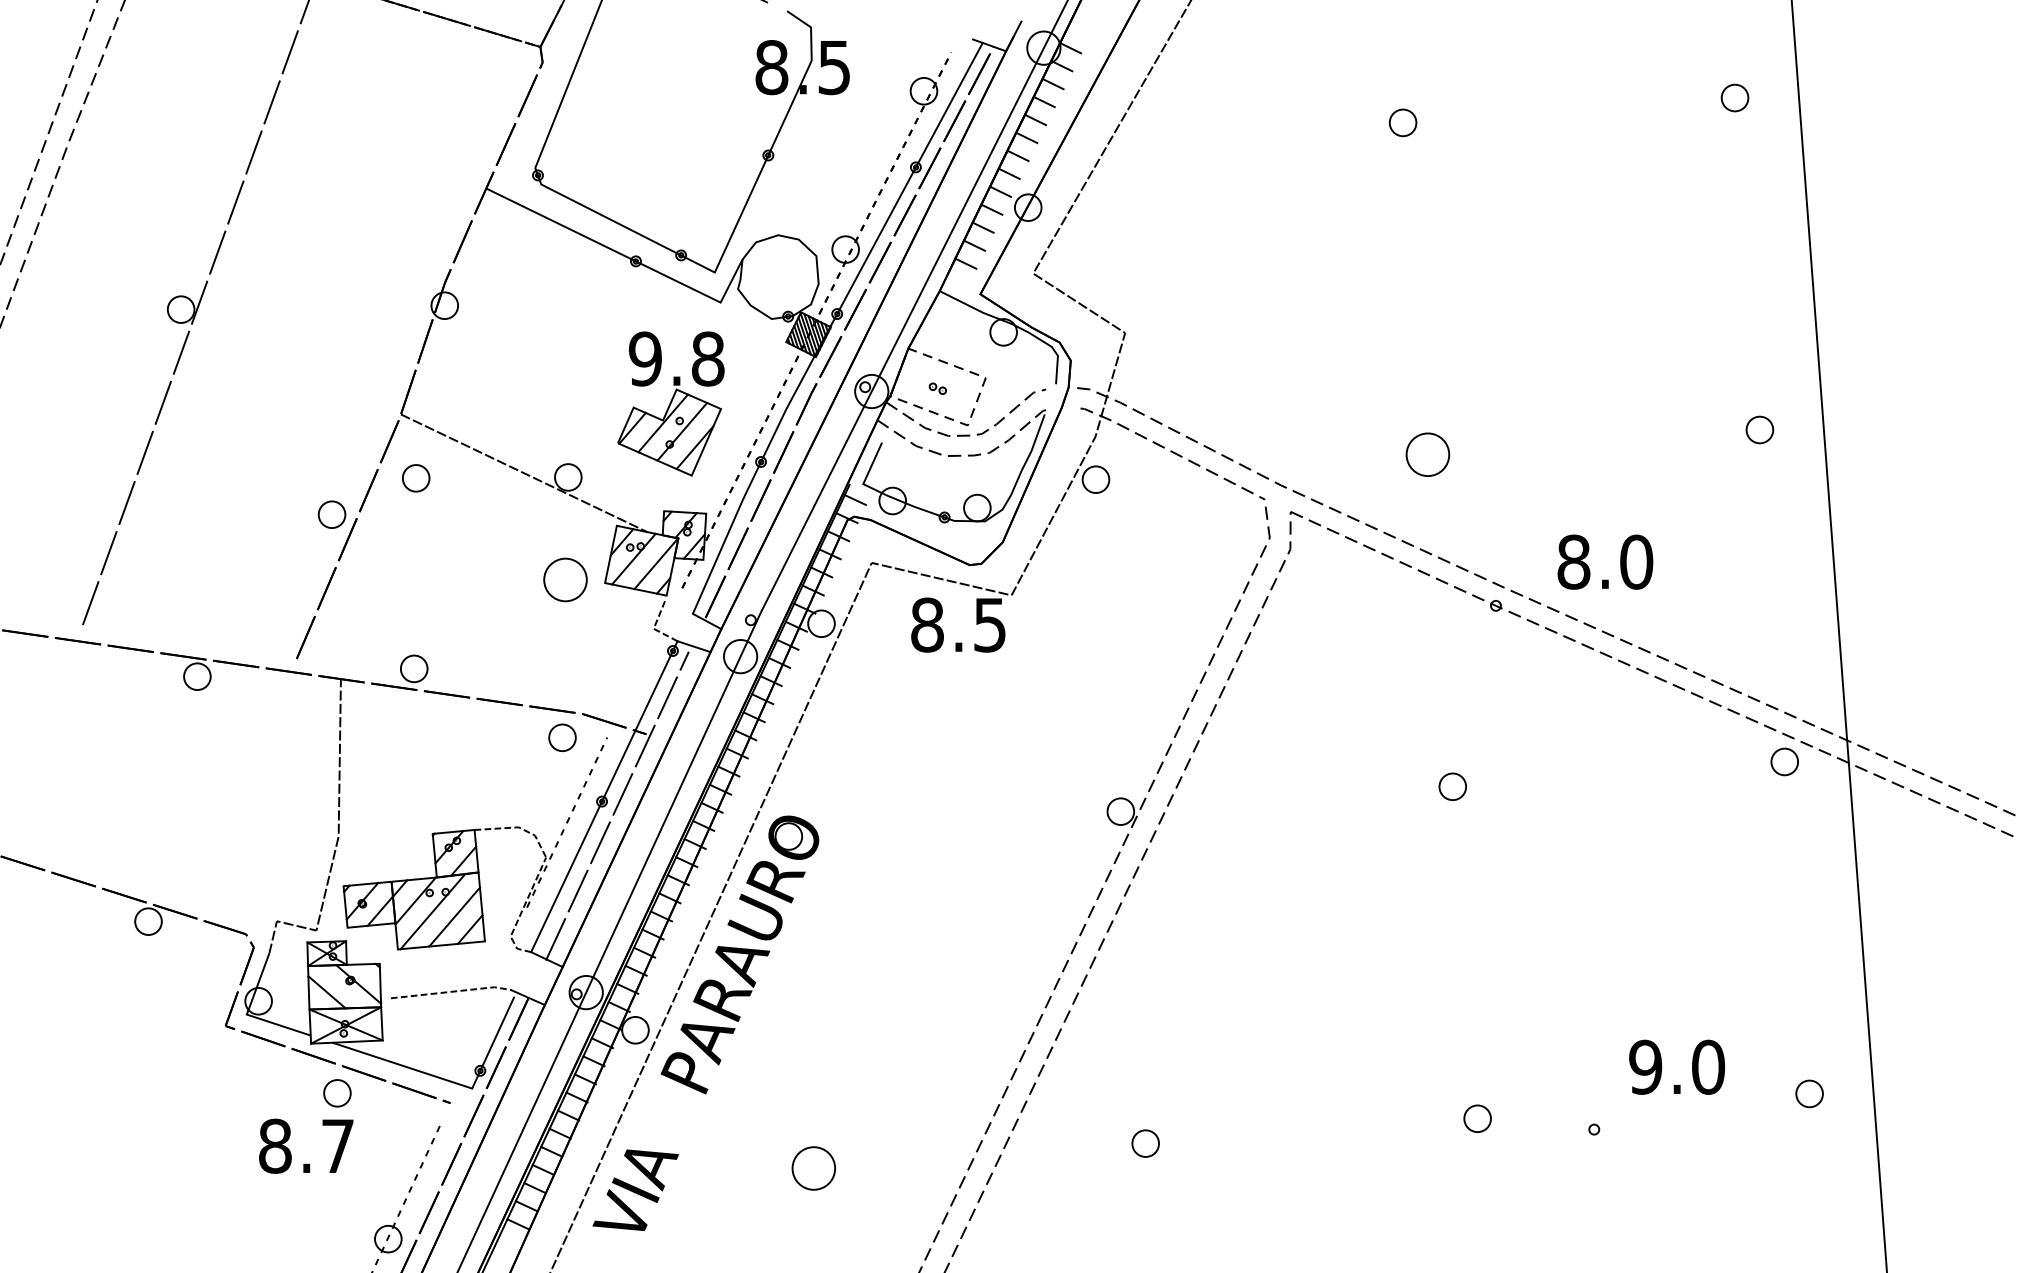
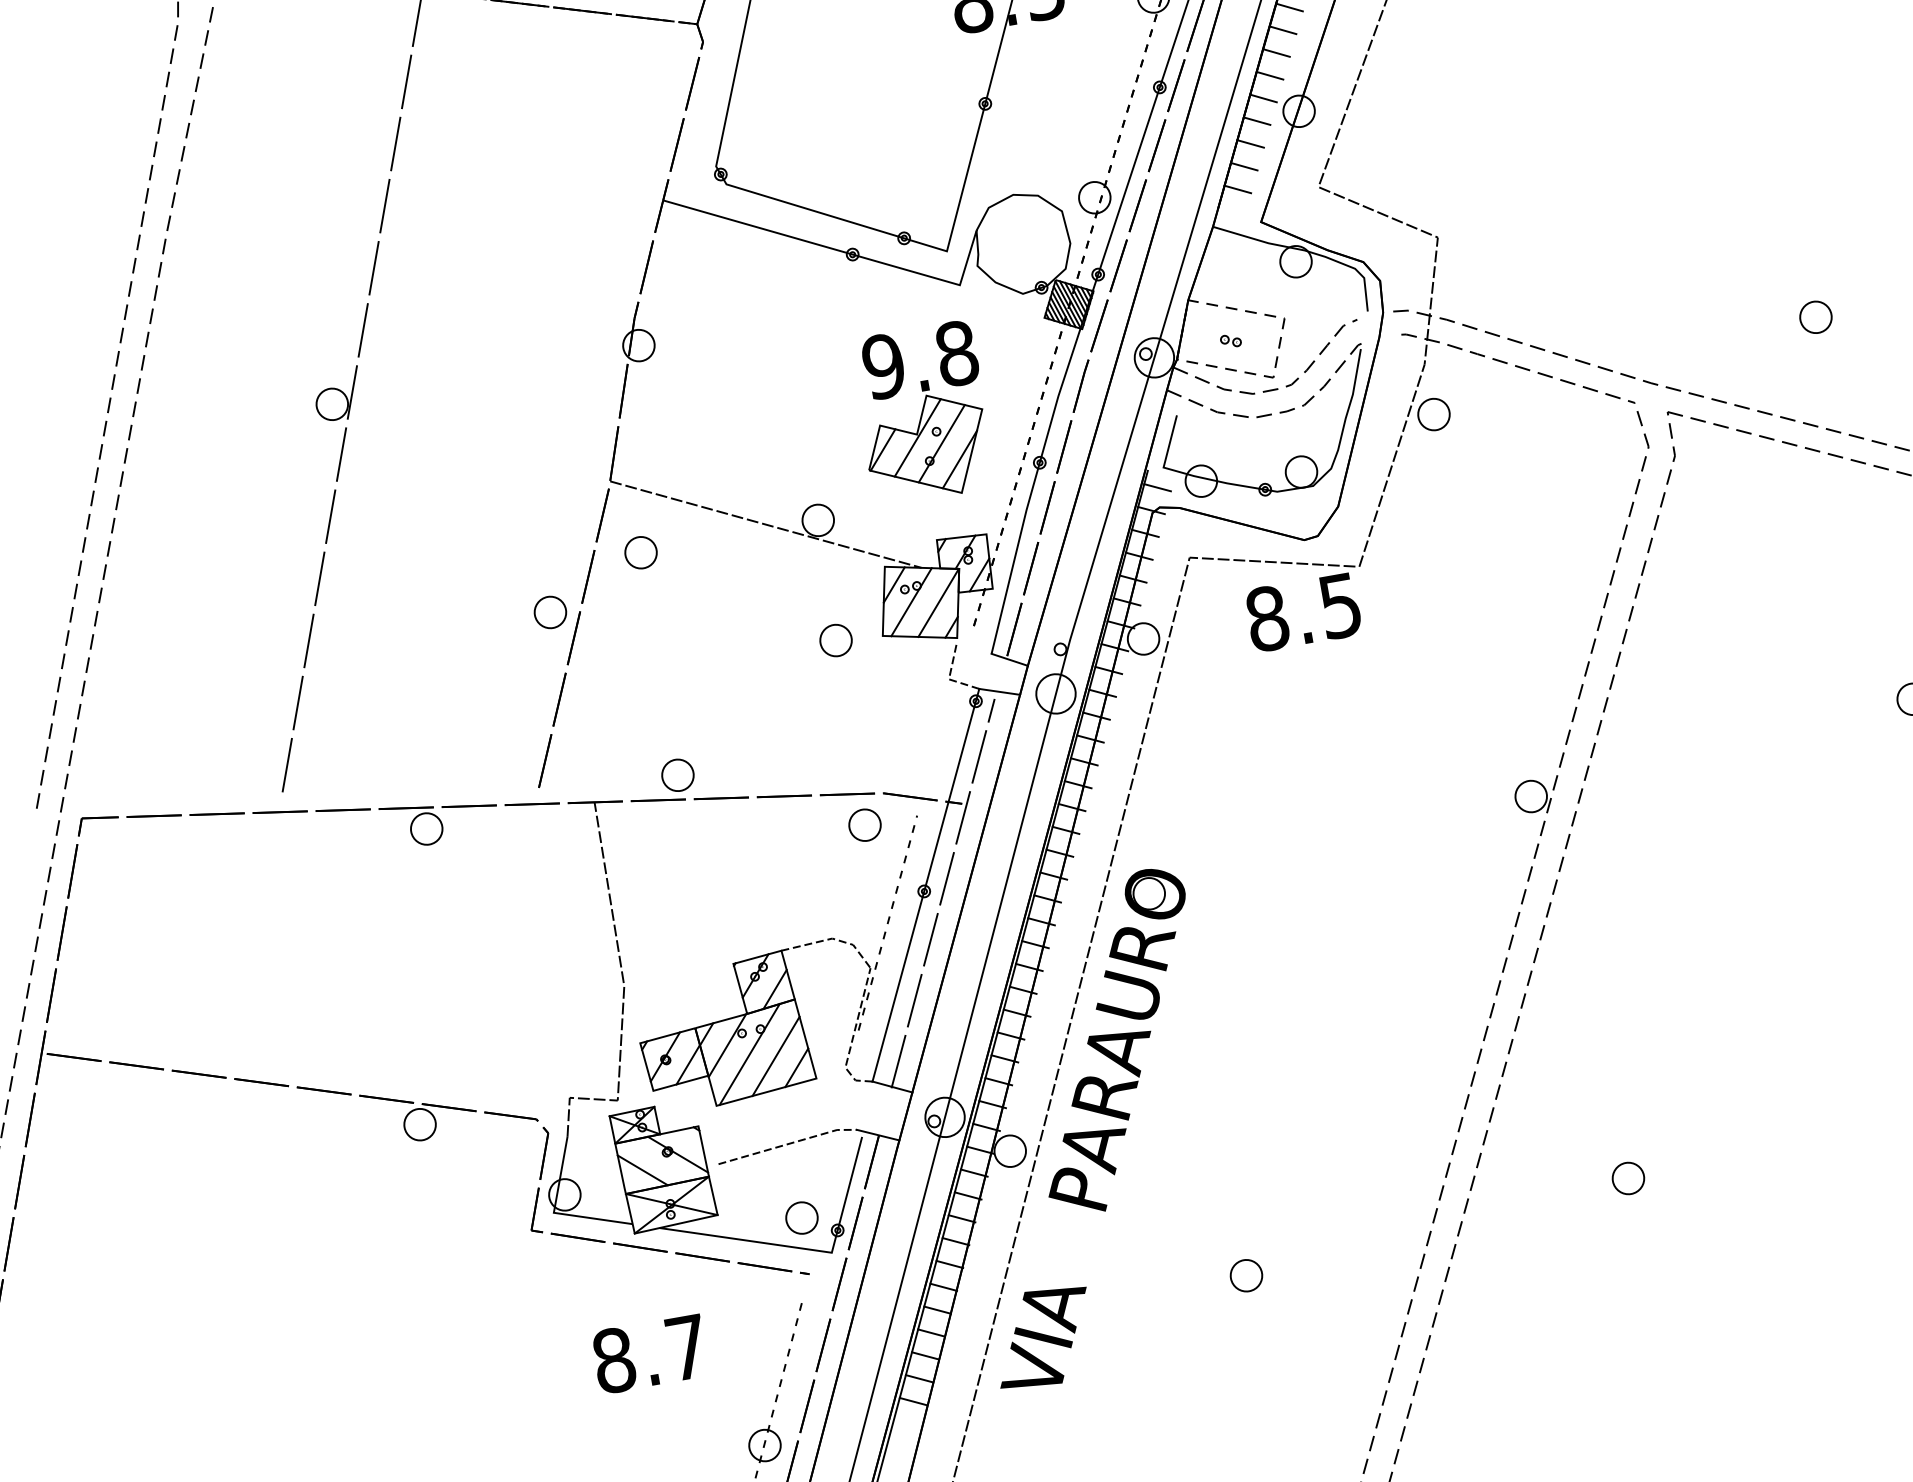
part: (1427, 454) -> (1815, 317), size x0.62
part: (565, 579) -> (835, 639), size x0.62
part: (337, 1093) -> (802, 1218), moved
part: (813, 1168) -> (1246, 1275), size x0.62

